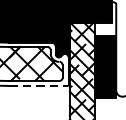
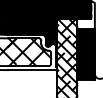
line: (39, 86) -> (32, 70), dashed -> solid

